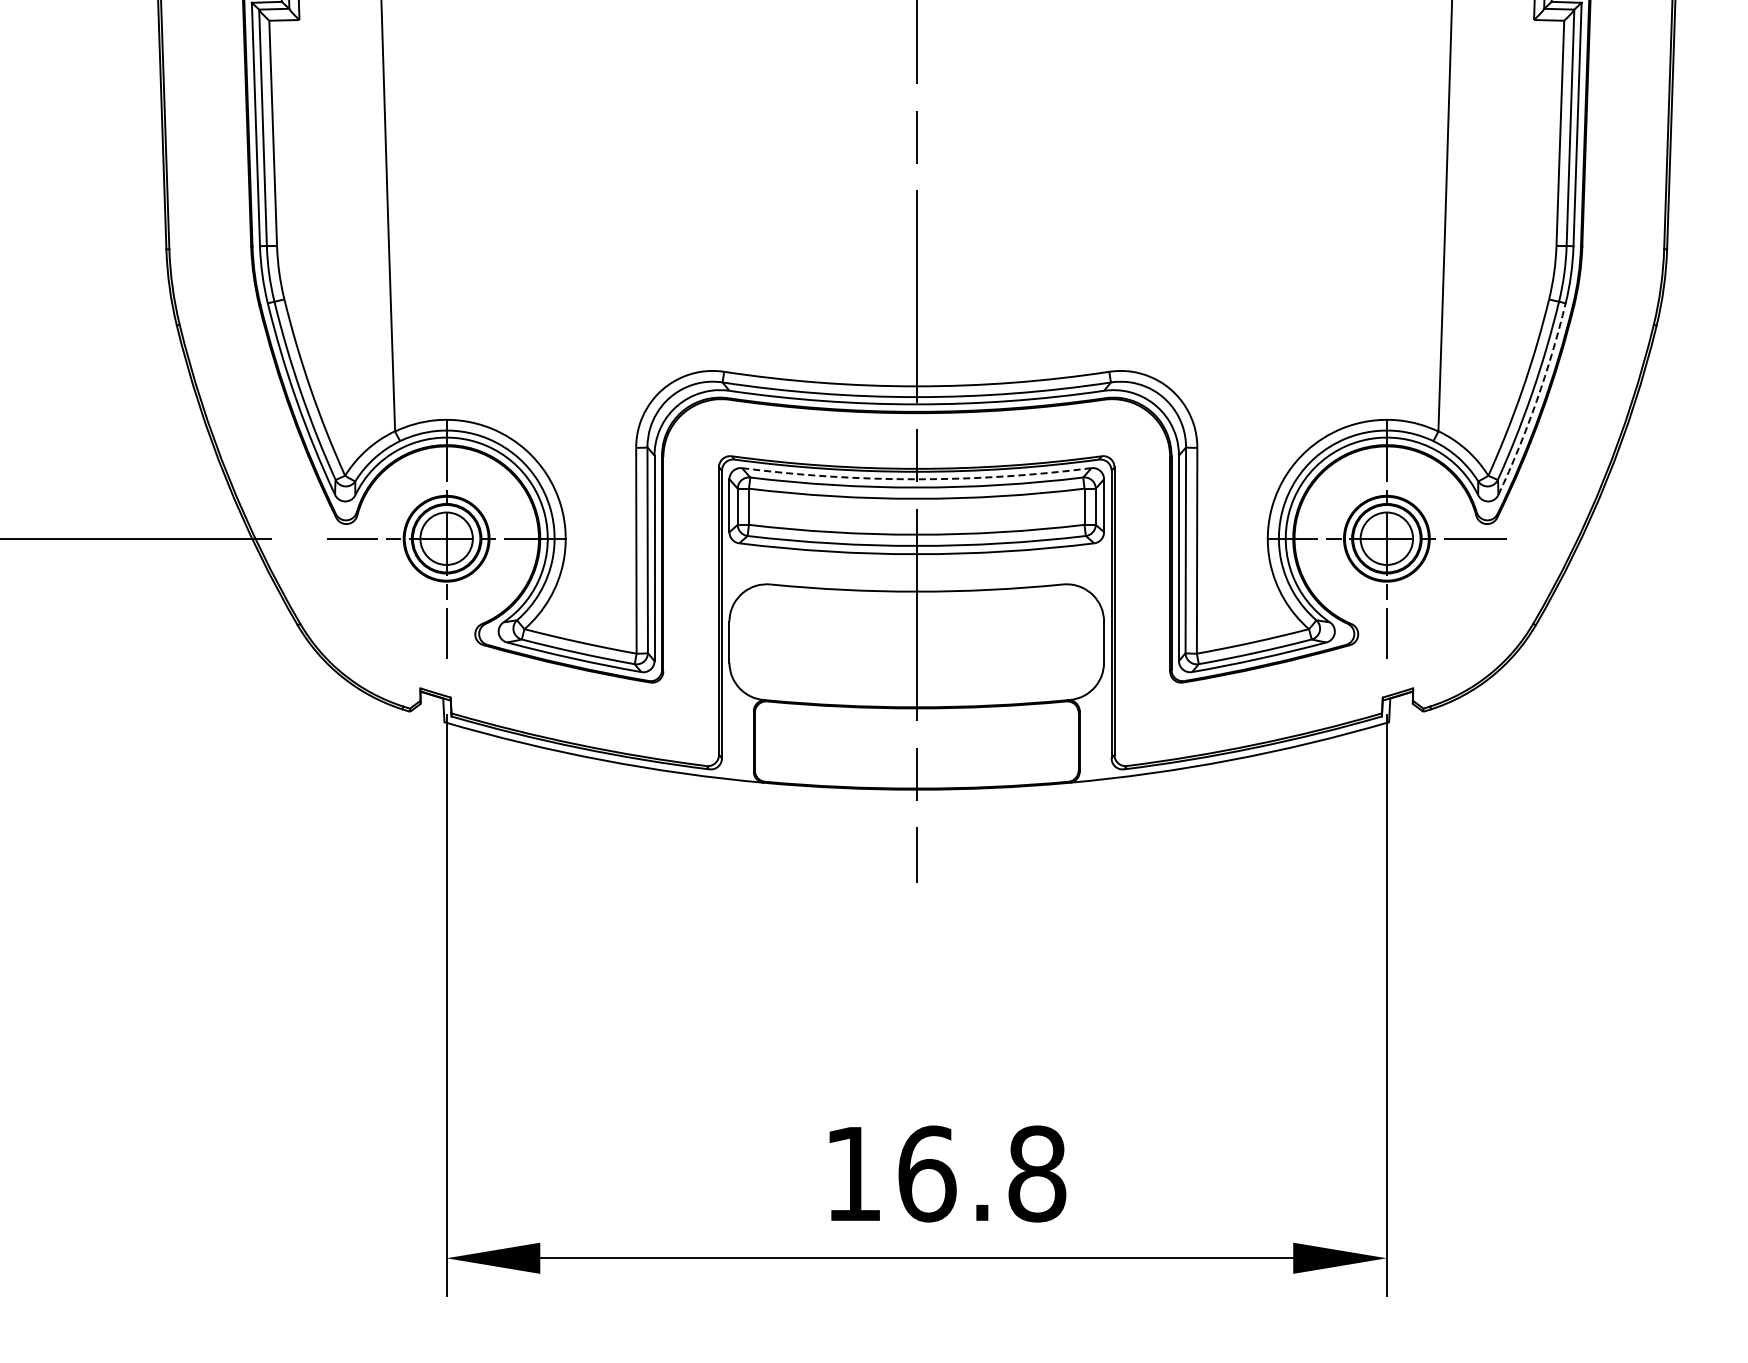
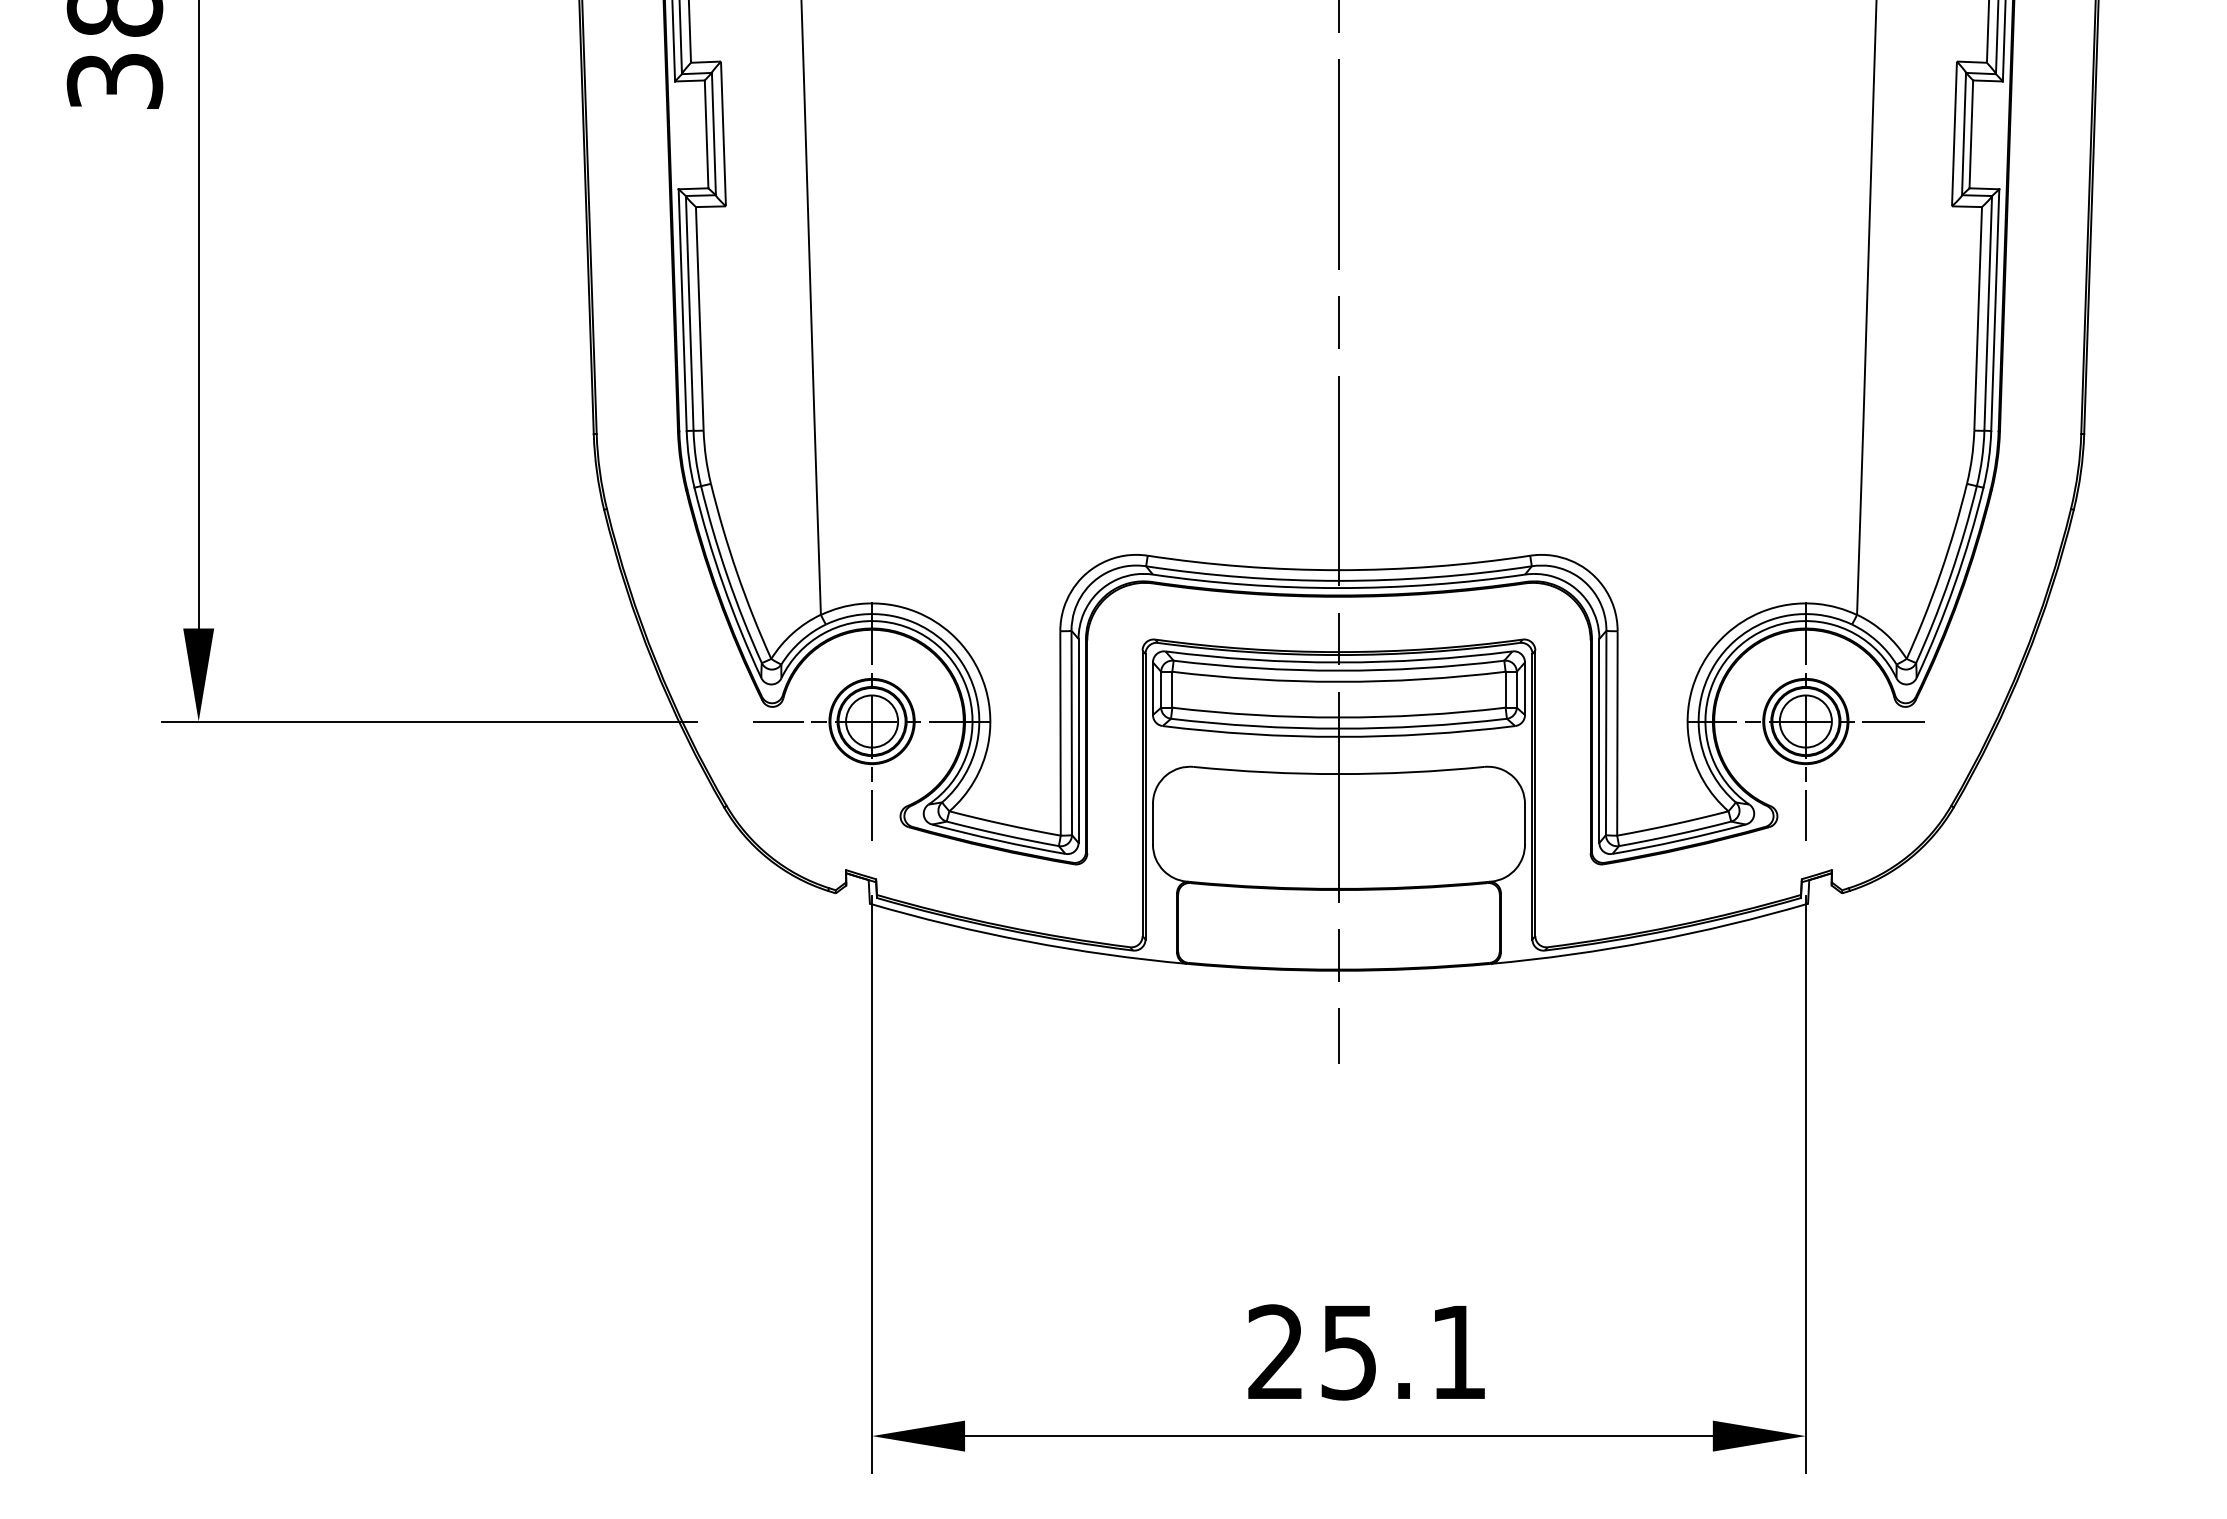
arc: (1536, 400) -> (1954, 584), dashed -> solid
arc: (916, 479) -> (1338, 662), dashed -> solid
text: (945, 1174) -> (1367, 1352), 16.8 -> 25.1

